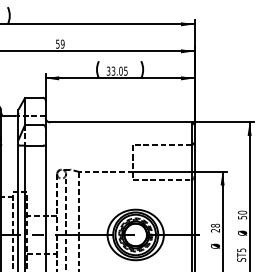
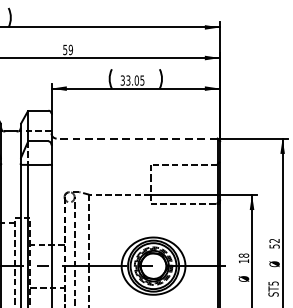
line: (120, 122) -> (136, 138), solid -> dashed
text: (242, 212) -> (274, 240), 50 -> 52
text: (215, 230) -> (243, 261), 28 -> 18

